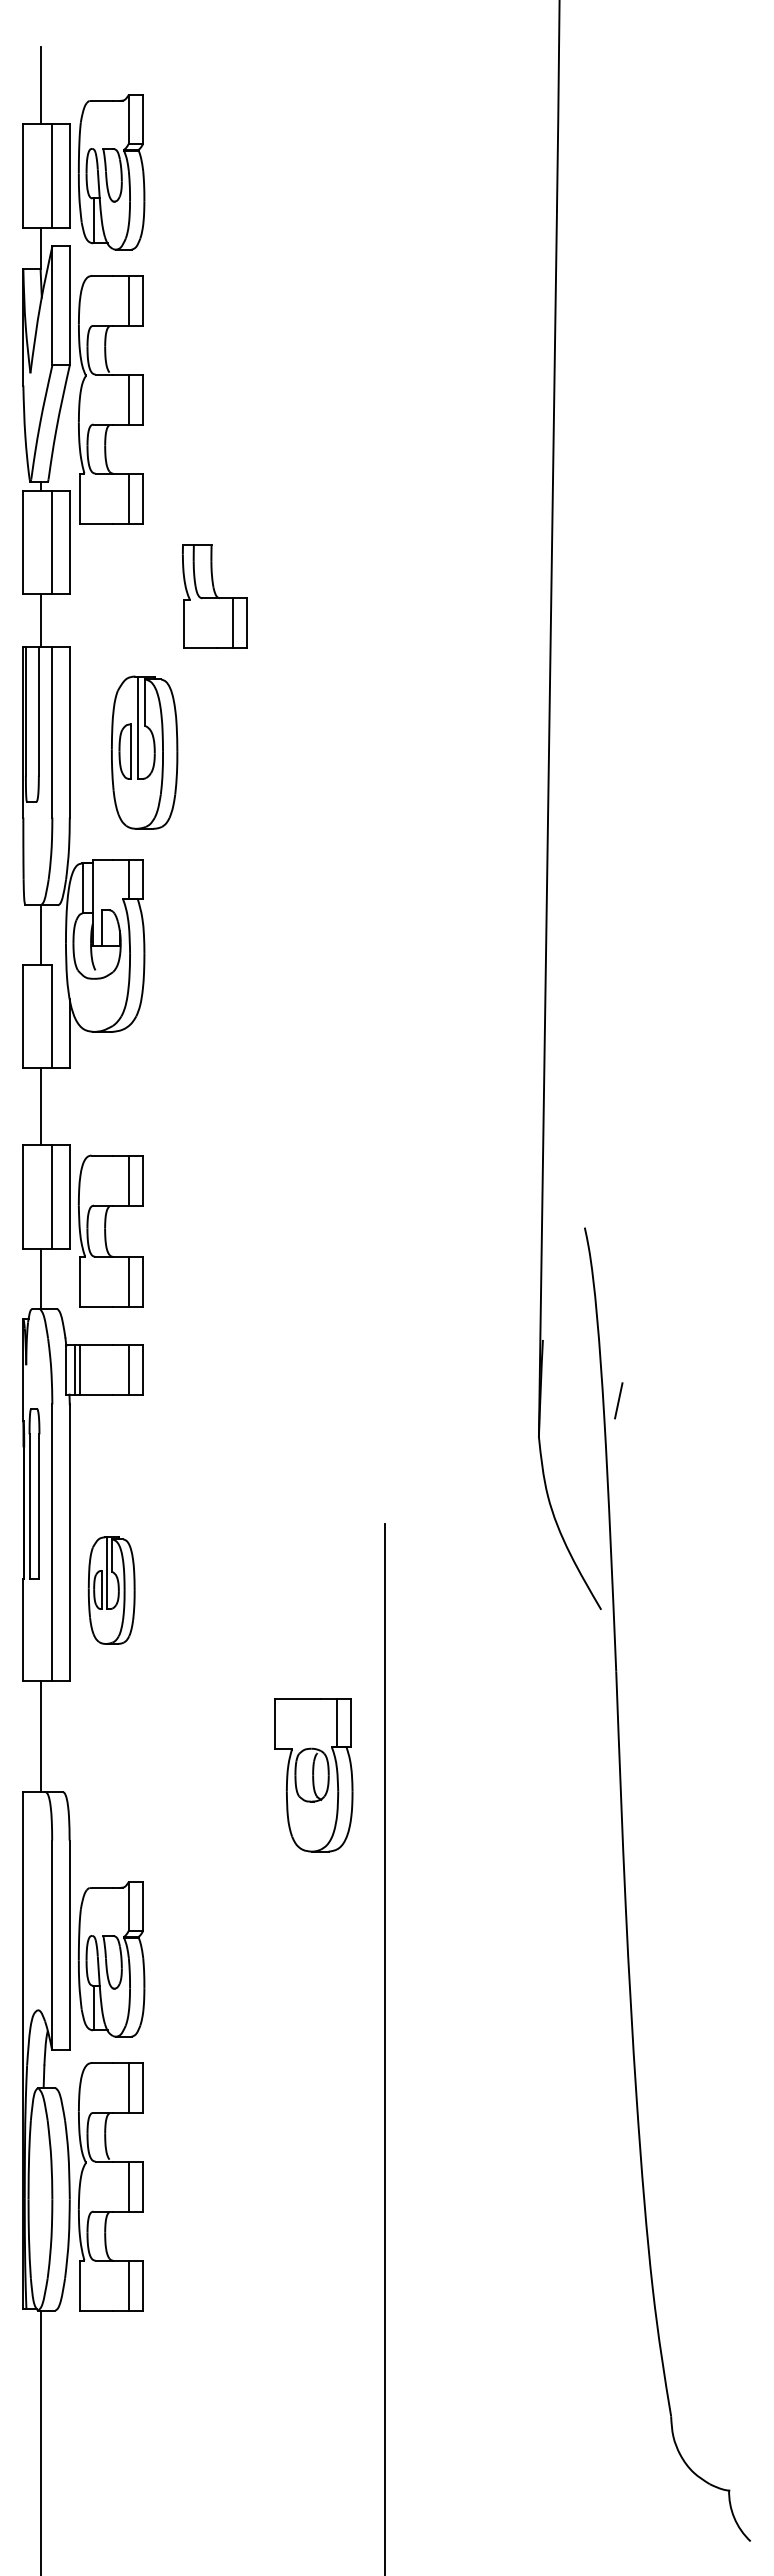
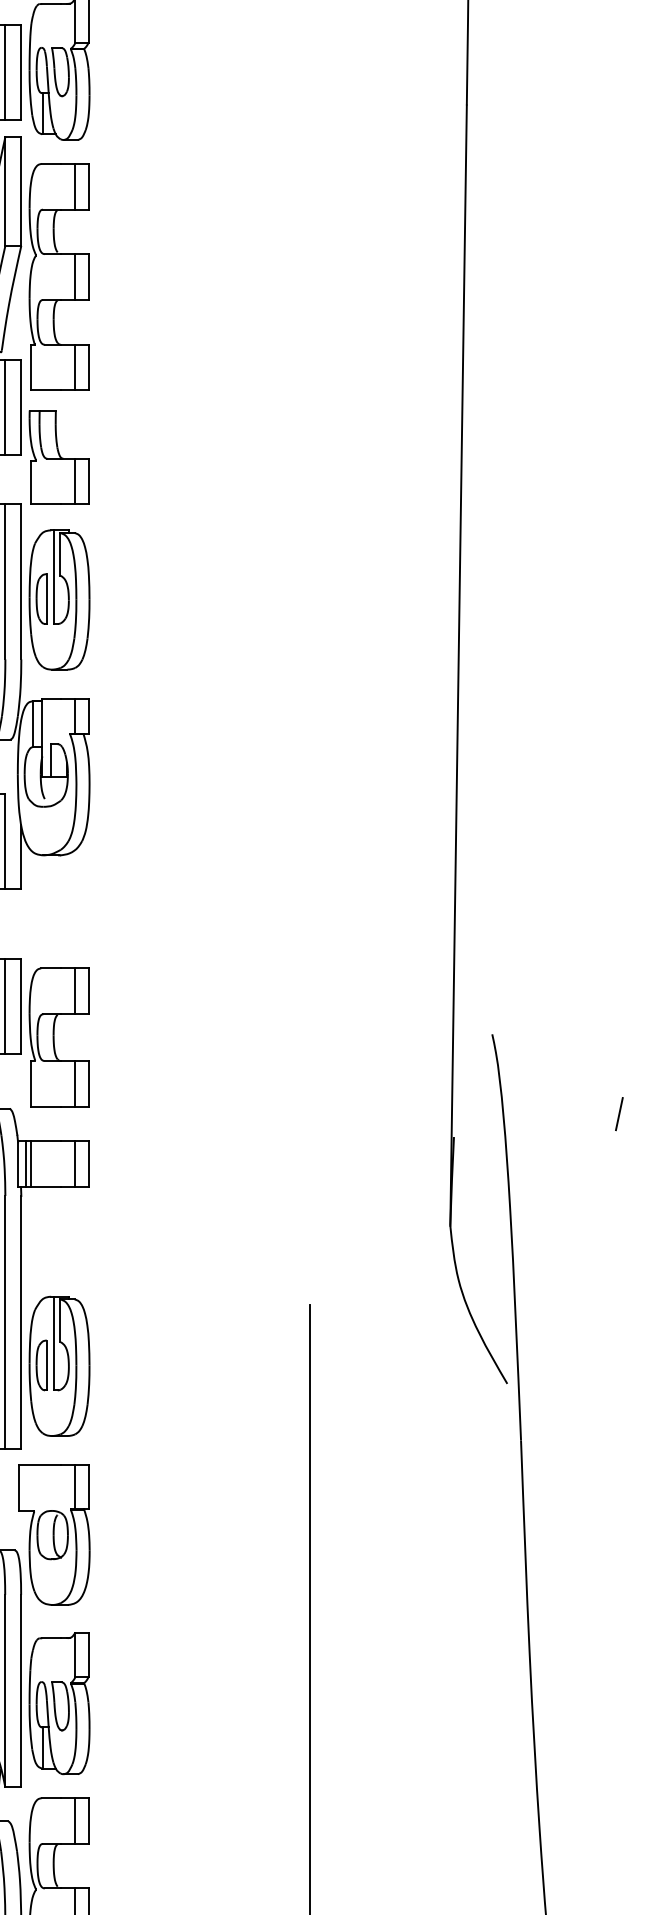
part: (214, 596) -> (58, 457), moved
part: (144, 752) -> (59, 599), moved
line: (618, 1400) -> (619, 1113), moved
part: (111, 1590) -> (59, 1366), size x1.43
part: (313, 1775) -> (53, 1535), moved

